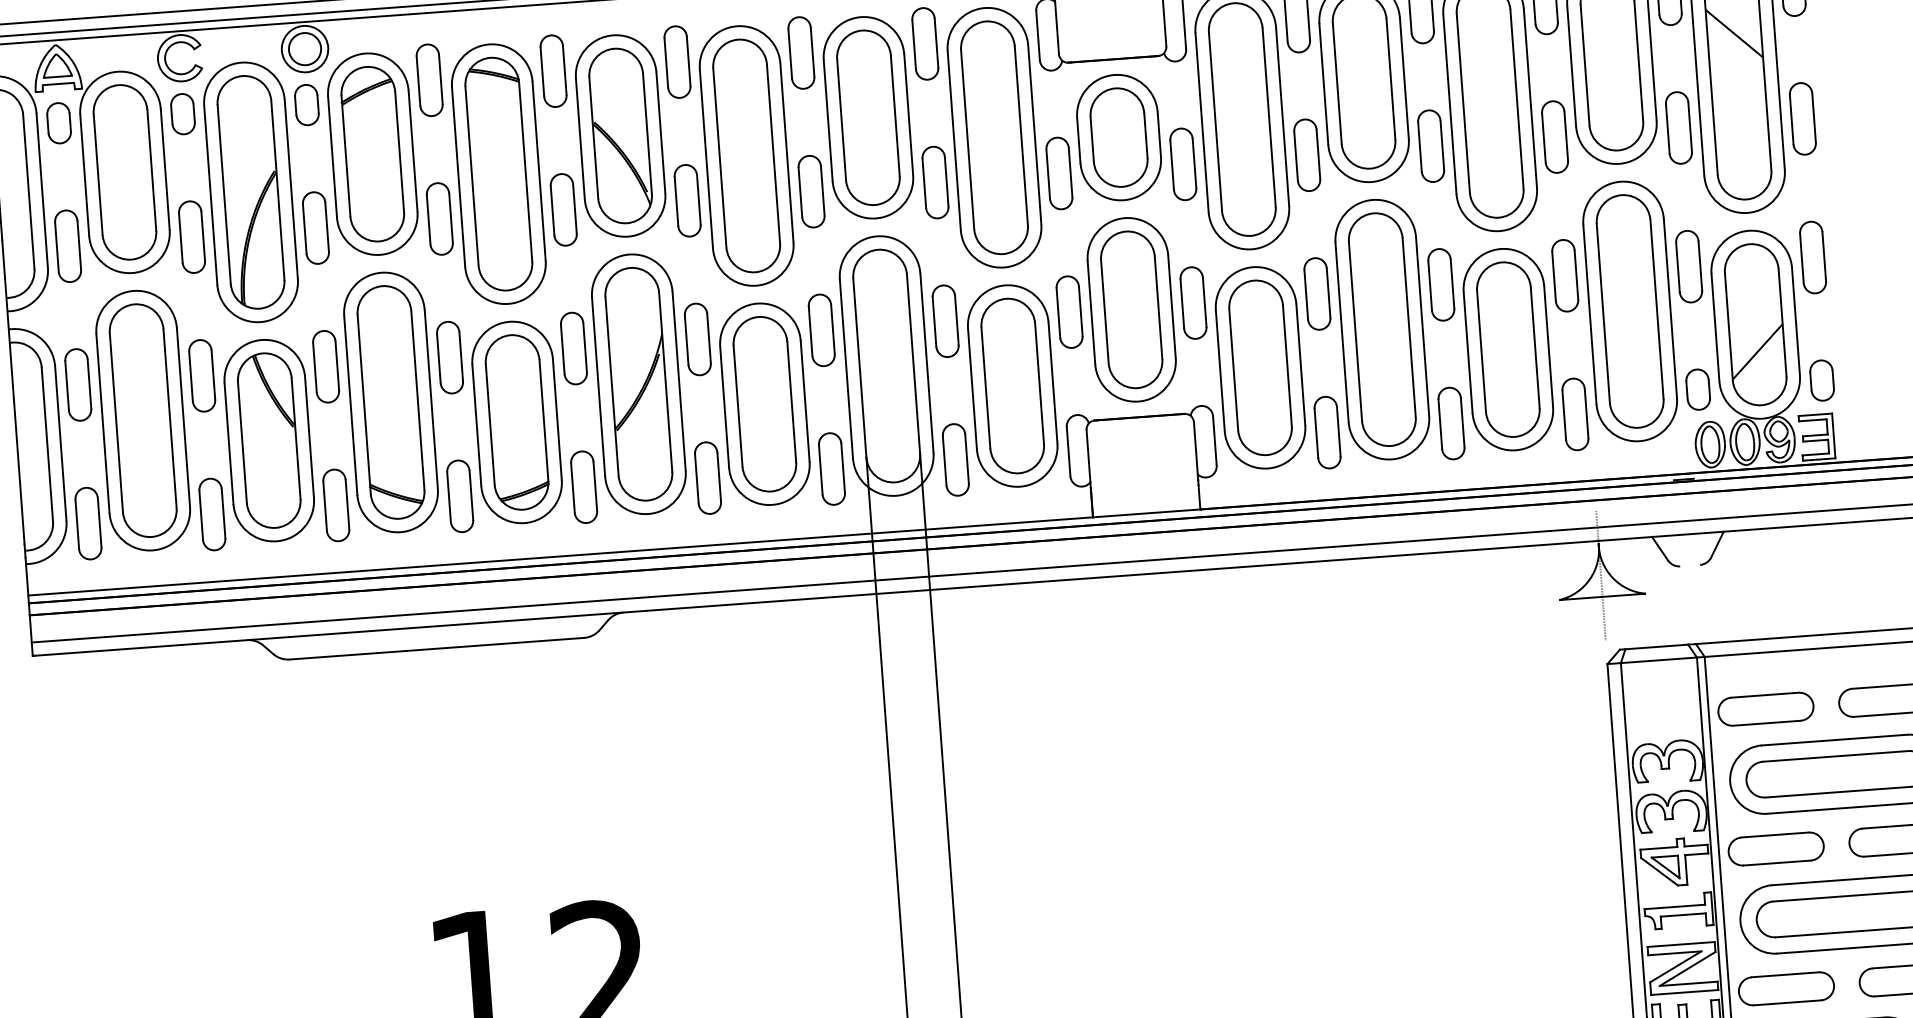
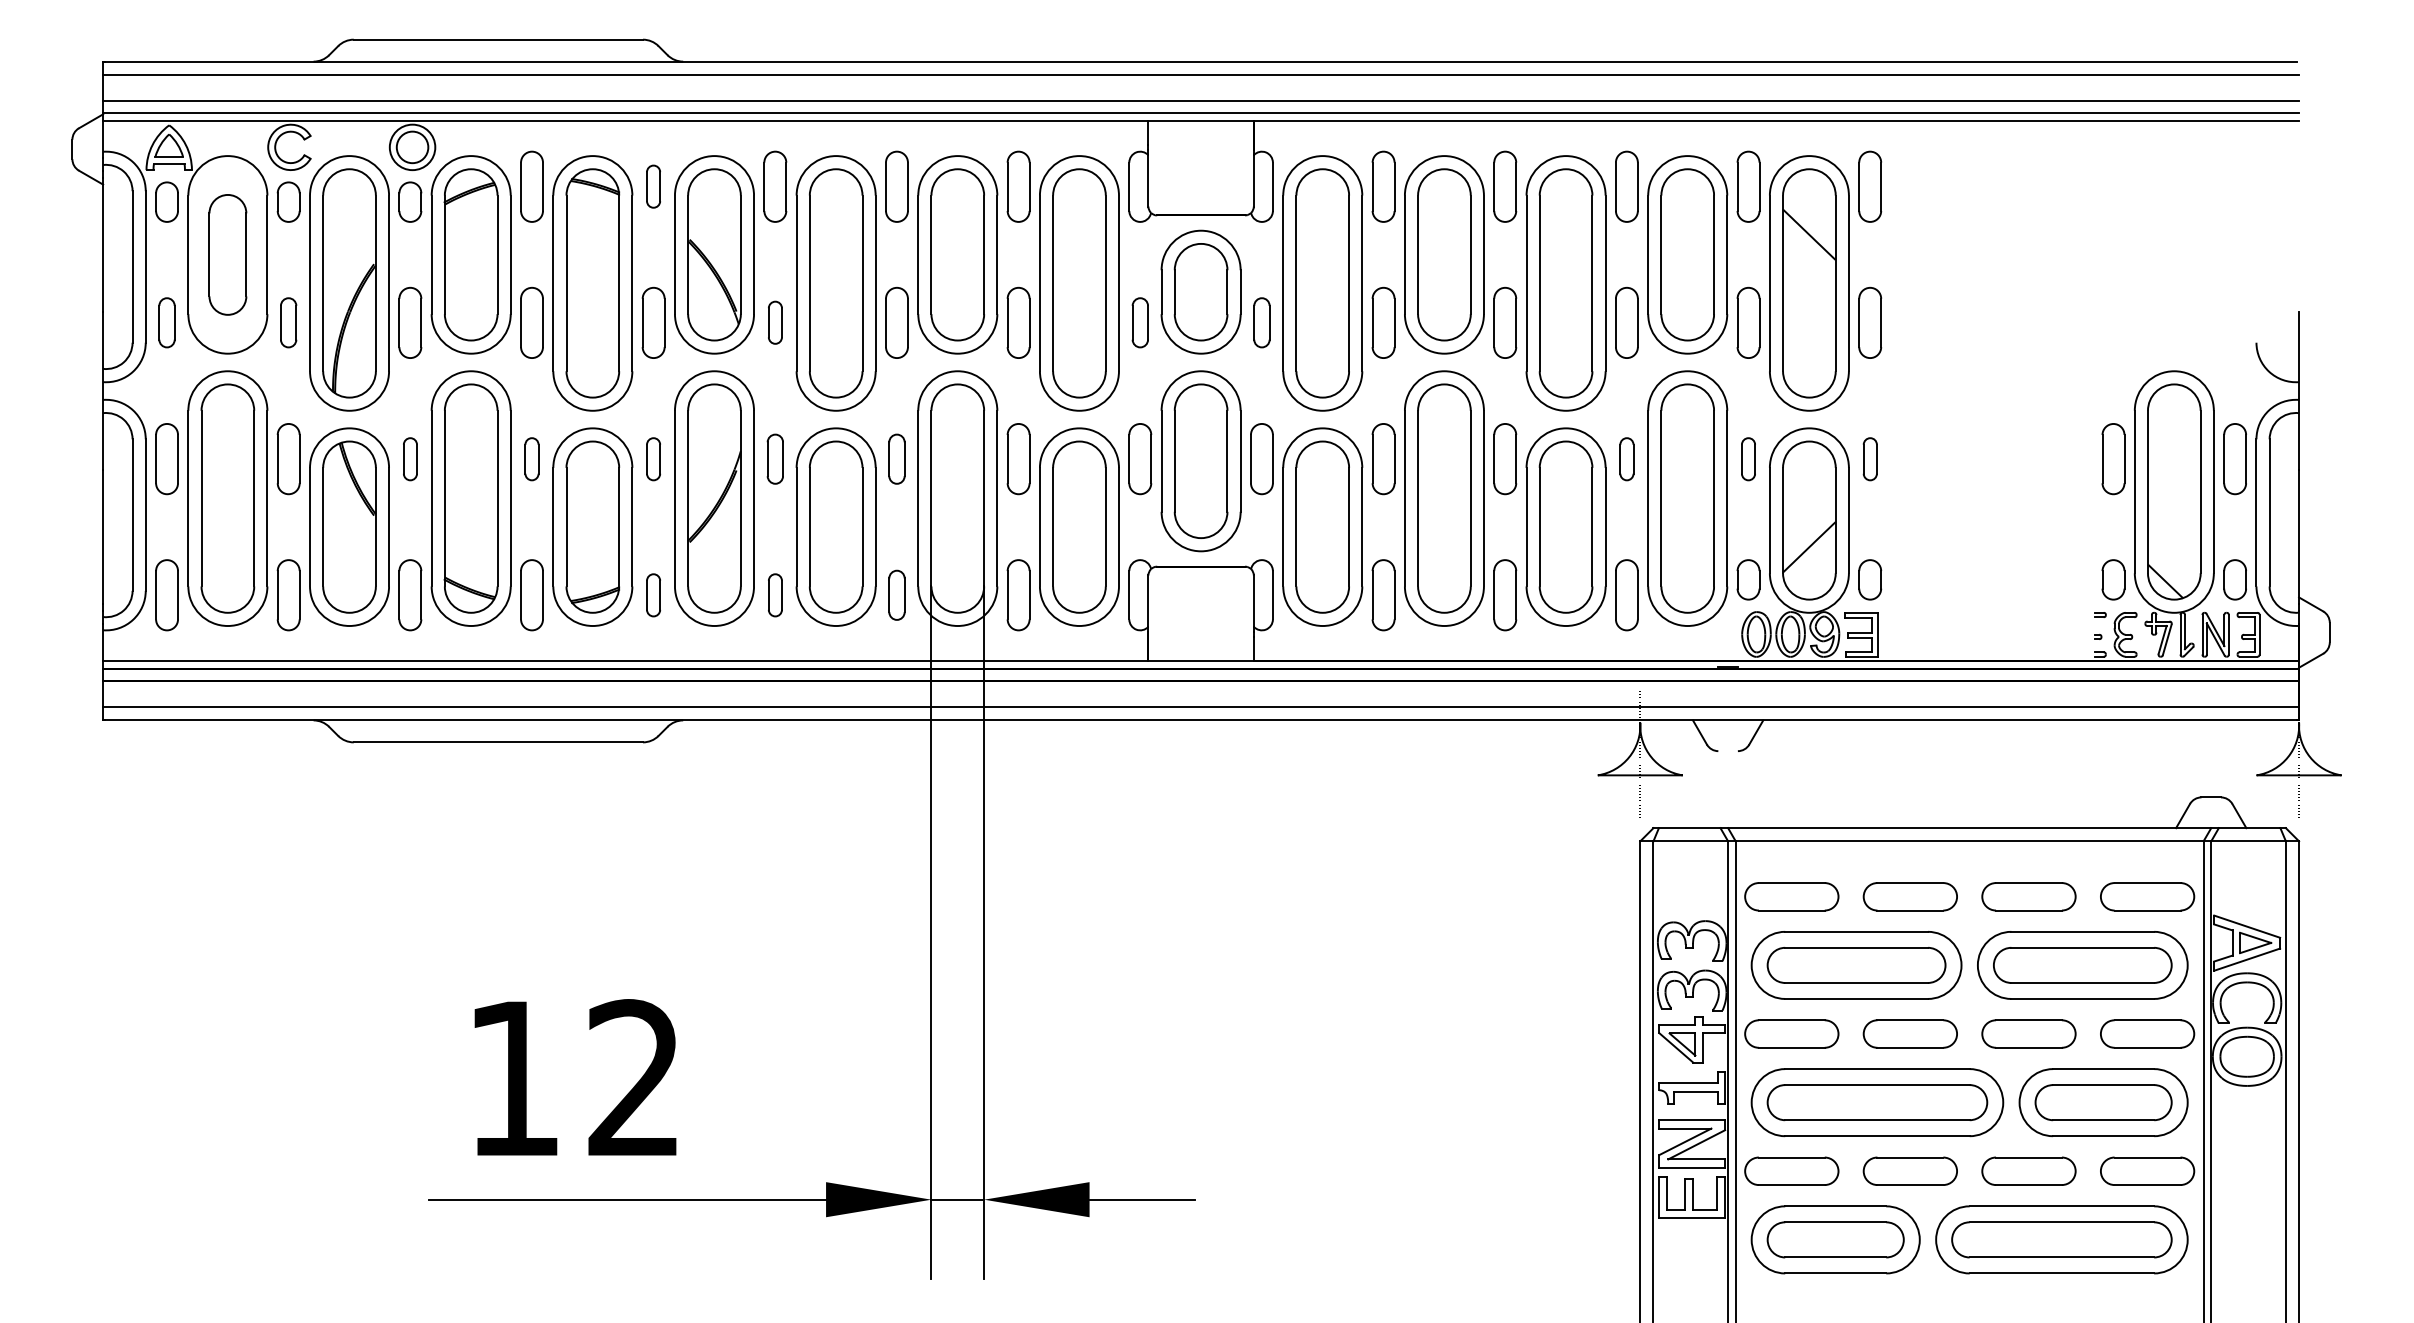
part: (553, 70) -> (653, 186), size x0.6
part: (1182, 163) -> (1261, 322), size x0.7
part: (124, 172) -> (227, 254), size x0.7
part: (1059, 173) -> (1140, 322), size x0.7
part: (687, 200) -> (775, 322), size x0.6
part: (191, 236) -> (288, 322), size x0.7
part: (67, 245) -> (166, 322), size x0.7
part: (1813, 257) -> (1870, 459), size x0.6
part: (1689, 267) -> (1748, 459), size x0.6
part: (1564, 276) -> (1626, 459), size x0.6
part: (821, 330) -> (896, 459), size x0.7
part: (698, 339) -> (775, 459), size x0.7
part: (573, 348) -> (653, 459), size x0.6
part: (449, 358) -> (531, 459), size x0.6
part: (326, 367) -> (410, 459), size x0.6
part: (831, 469) -> (896, 595), size x0.7
part: (708, 478) -> (775, 595), size x0.6
part: (583, 487) -> (653, 595), size x0.6

